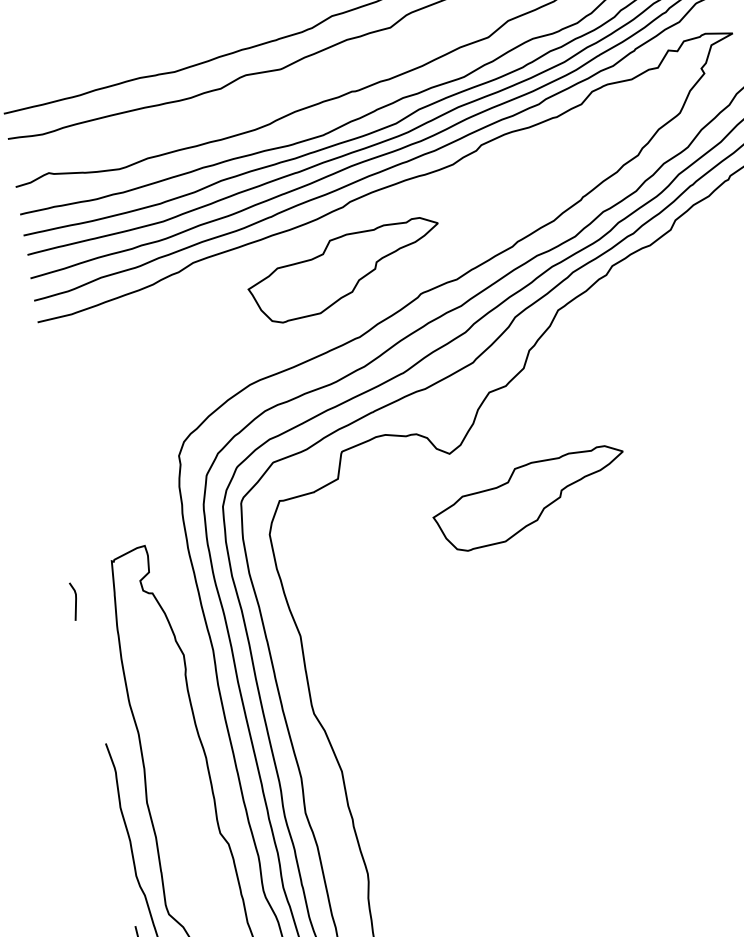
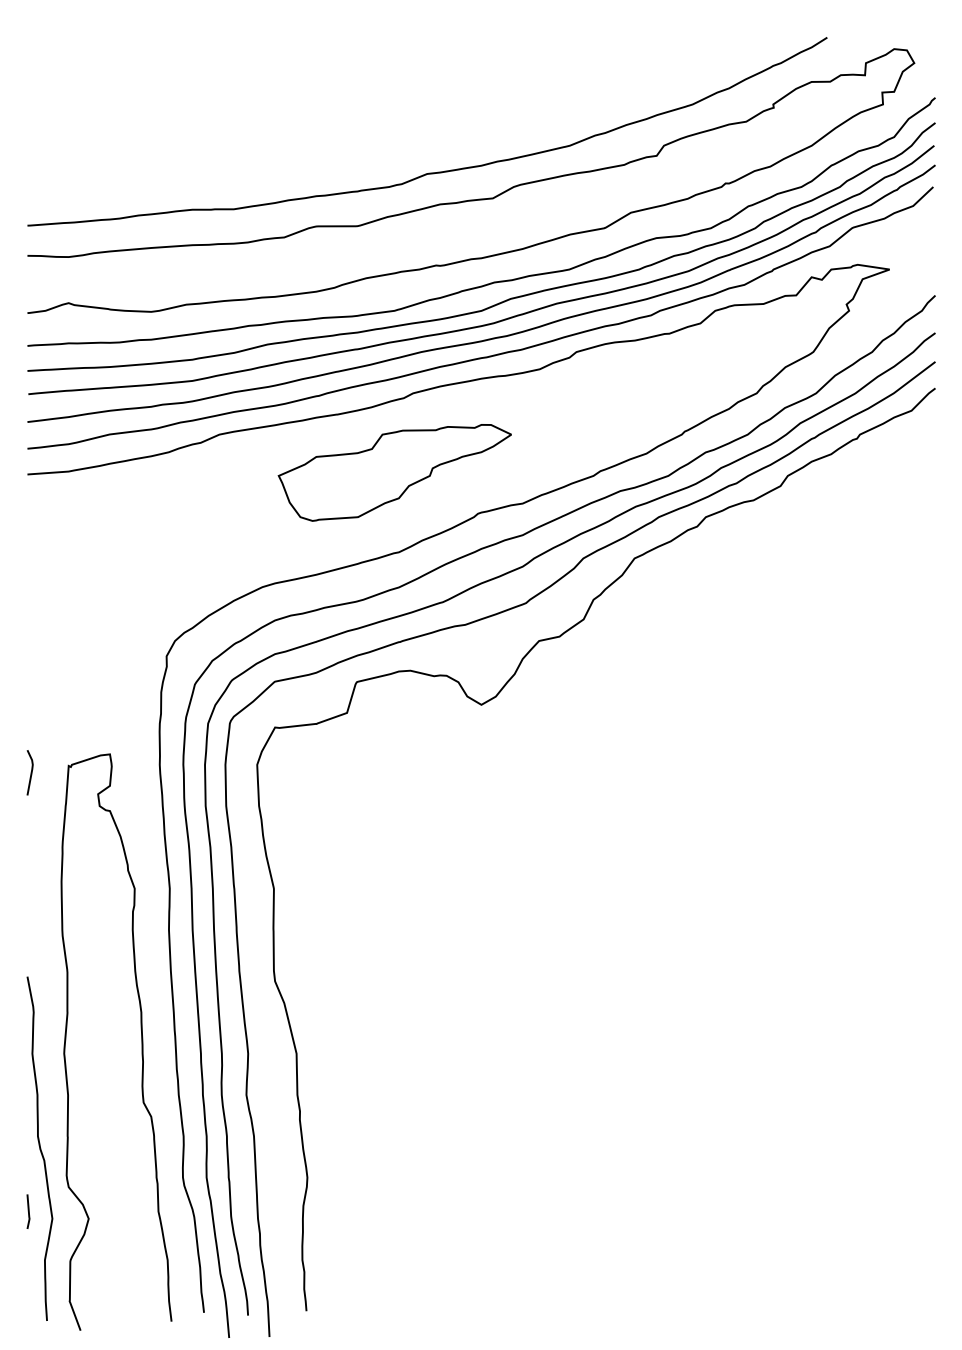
part: (530, 499) -> (566, 772), removed
line: (75, 601) -> (30, 772), moved

